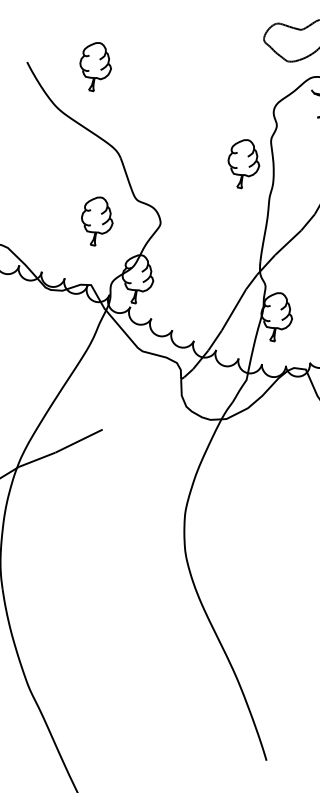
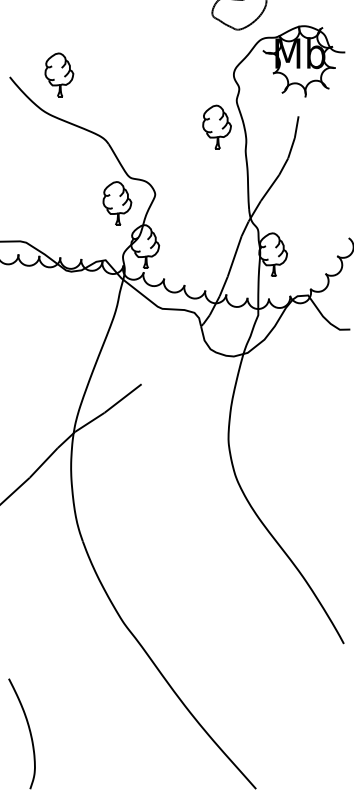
part: (95, 66) -> (59, 74), moved
part: (97, 221) -> (117, 203), moved

